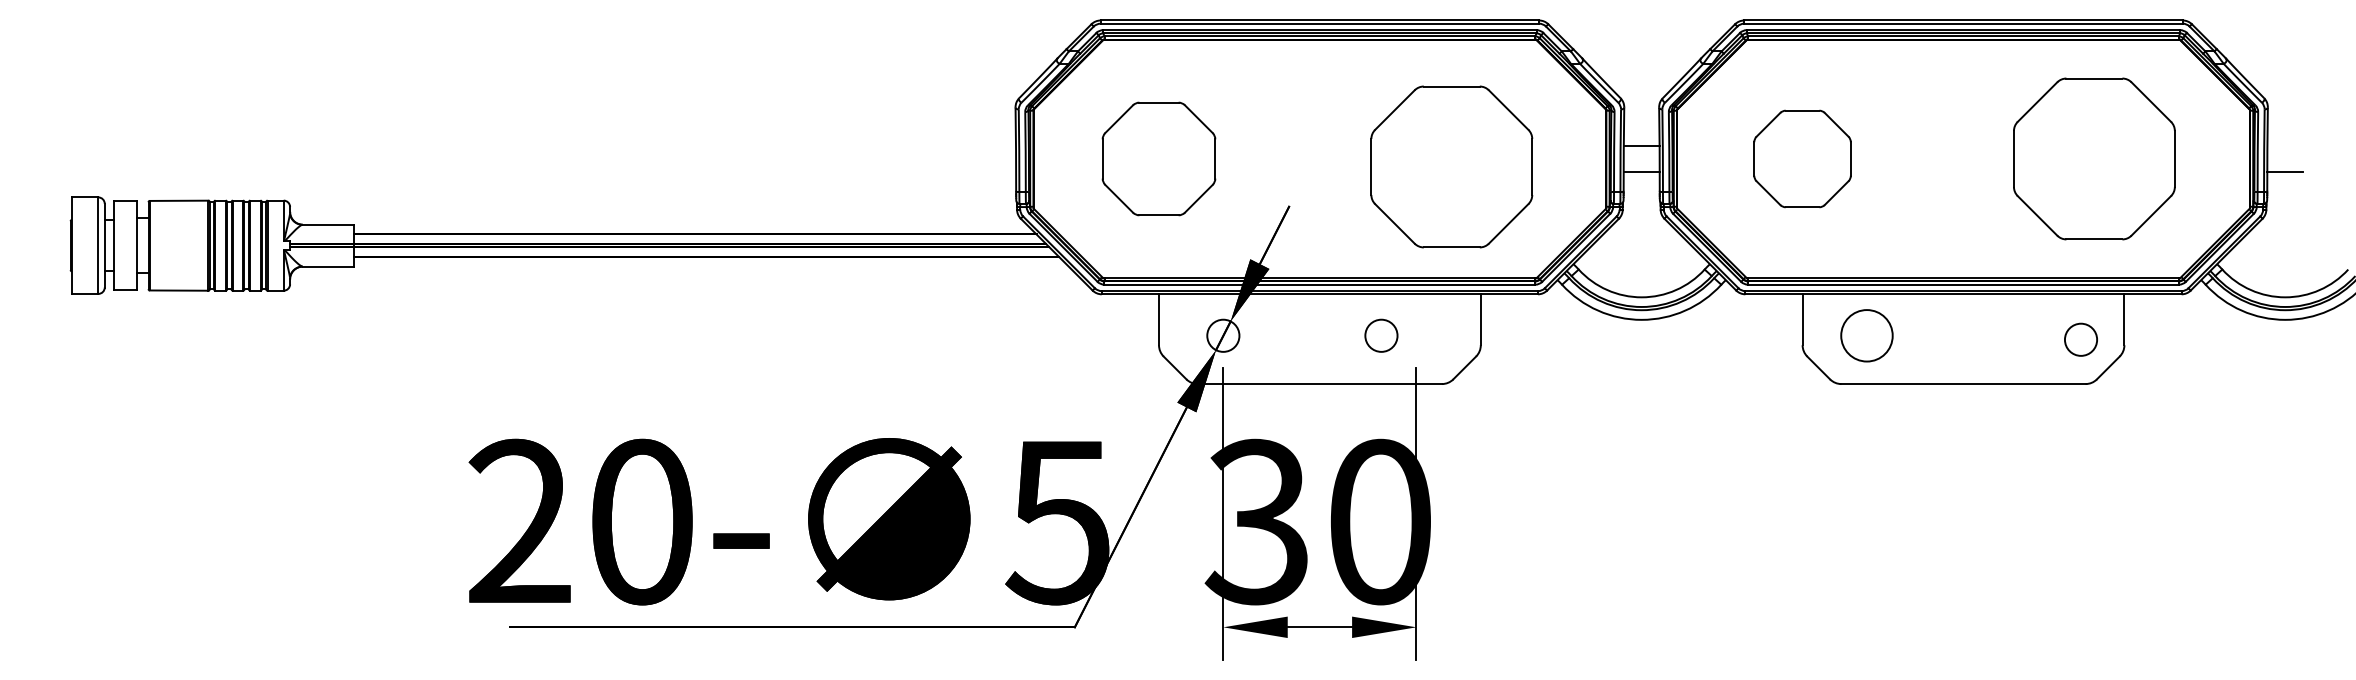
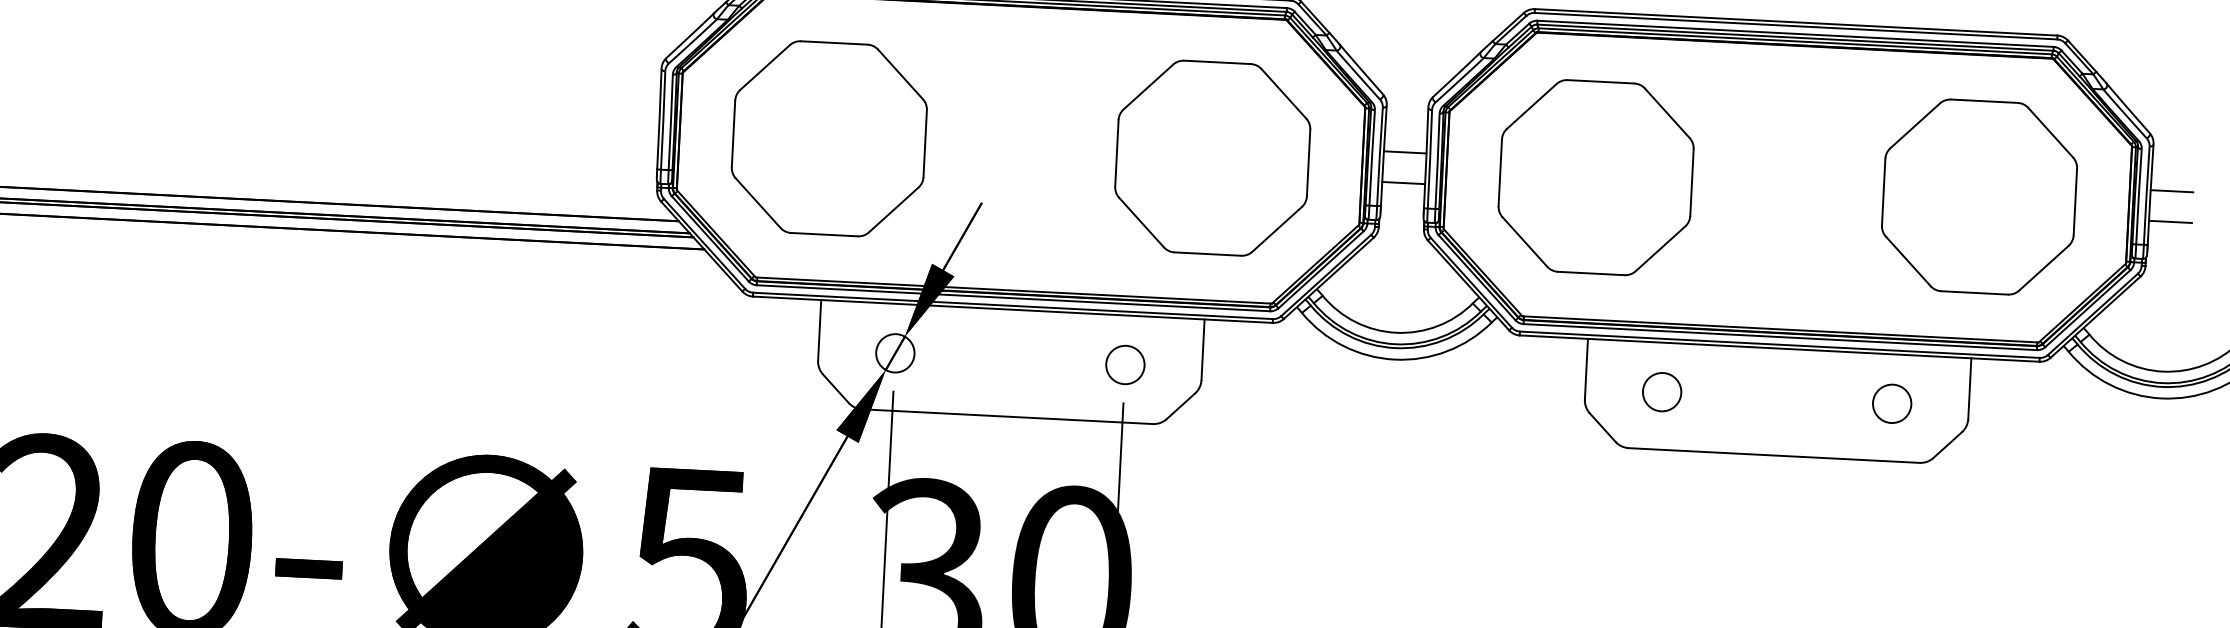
line: (2285, 145) -> (2172, 190), added
part: (1158, 158) -> (828, 138), size x1.43
part: (1802, 158) -> (1596, 177), size x1.67
part: (2094, 158) -> (1979, 196), moved
part: (1451, 166) -> (1212, 157), moved
circle: (1381, 335) -> (1125, 364), moved
circle: (1866, 335) -> (1661, 391), size x0.62
circle: (2080, 339) -> (1891, 403), moved

